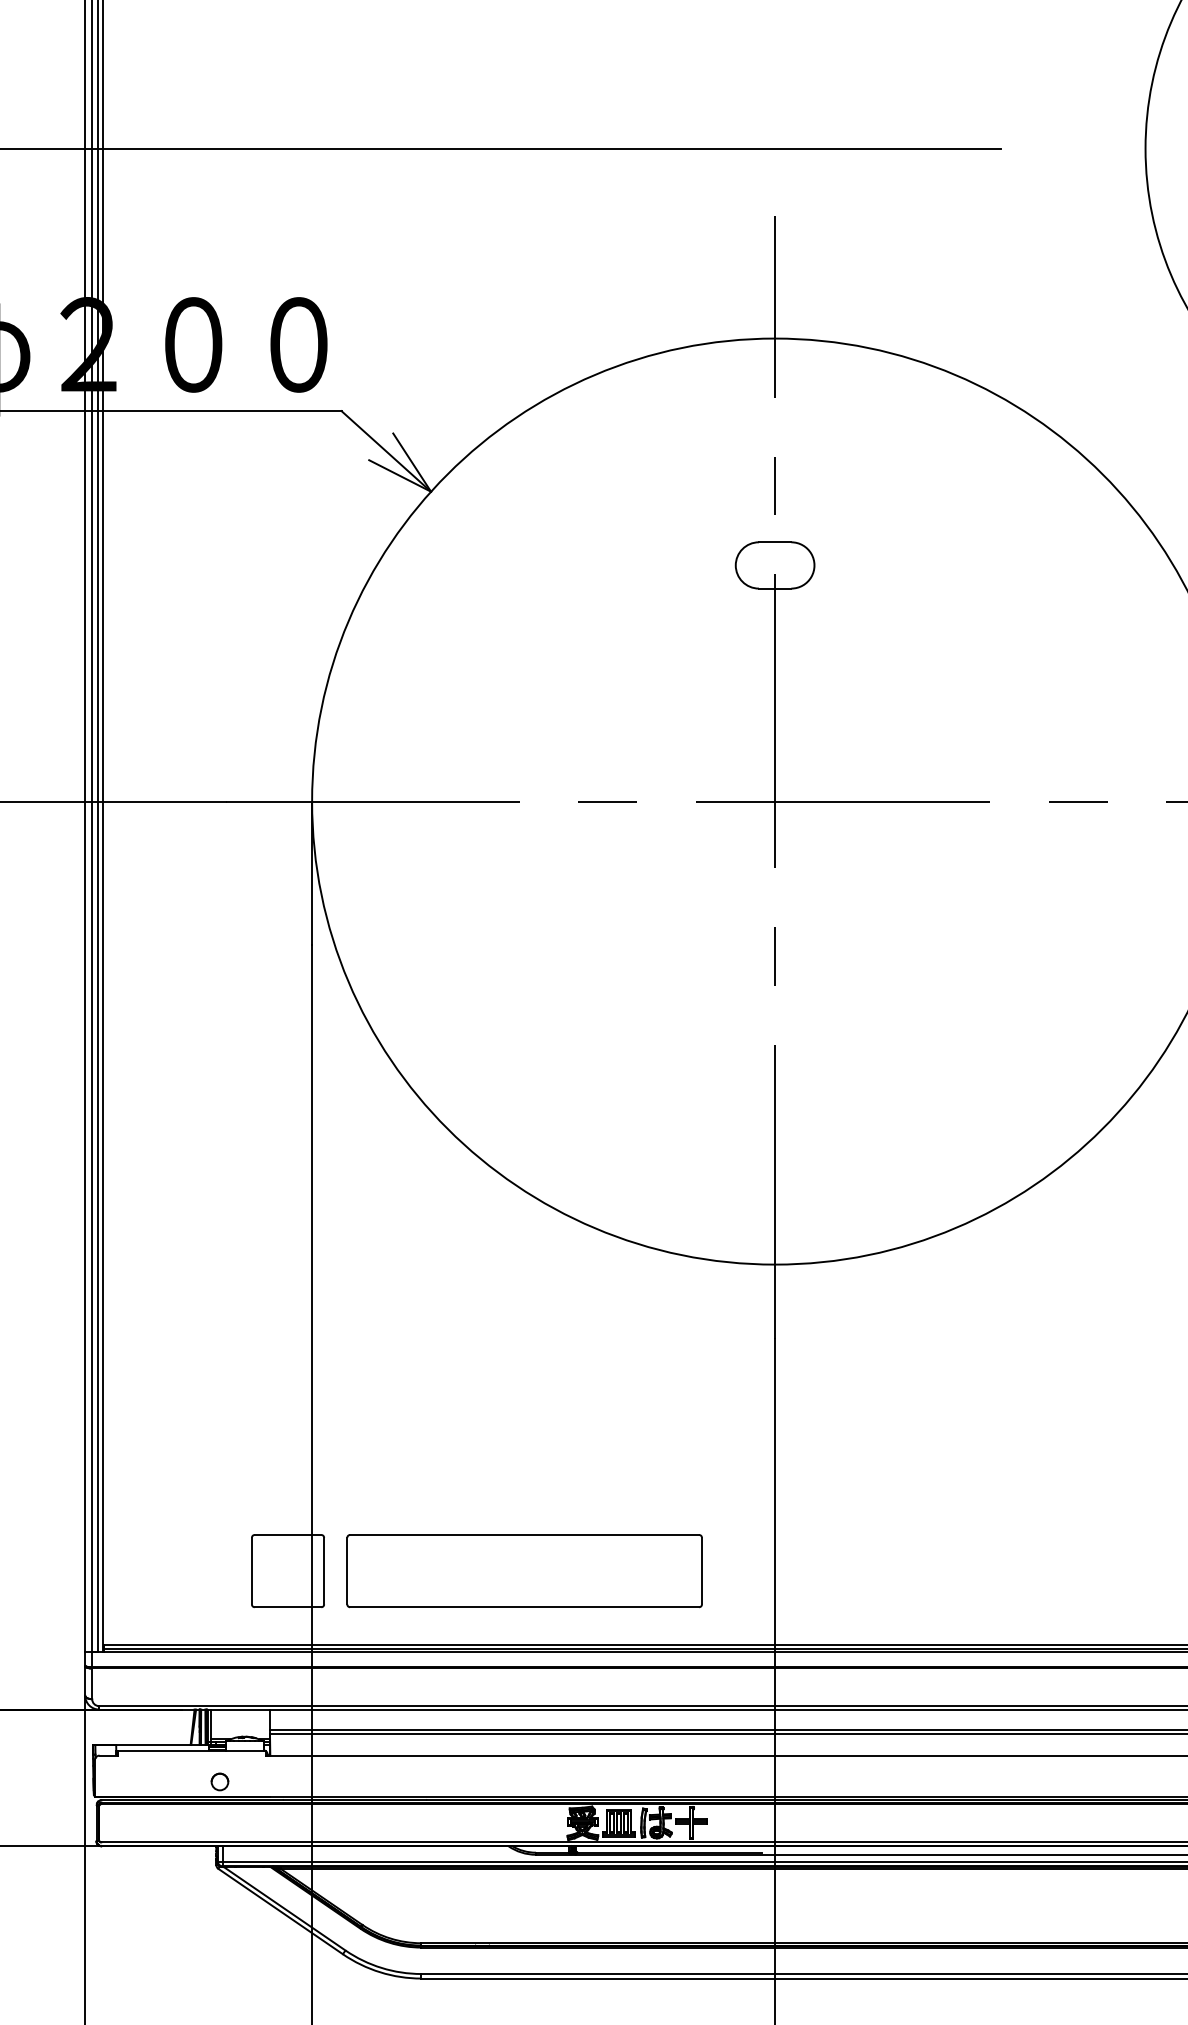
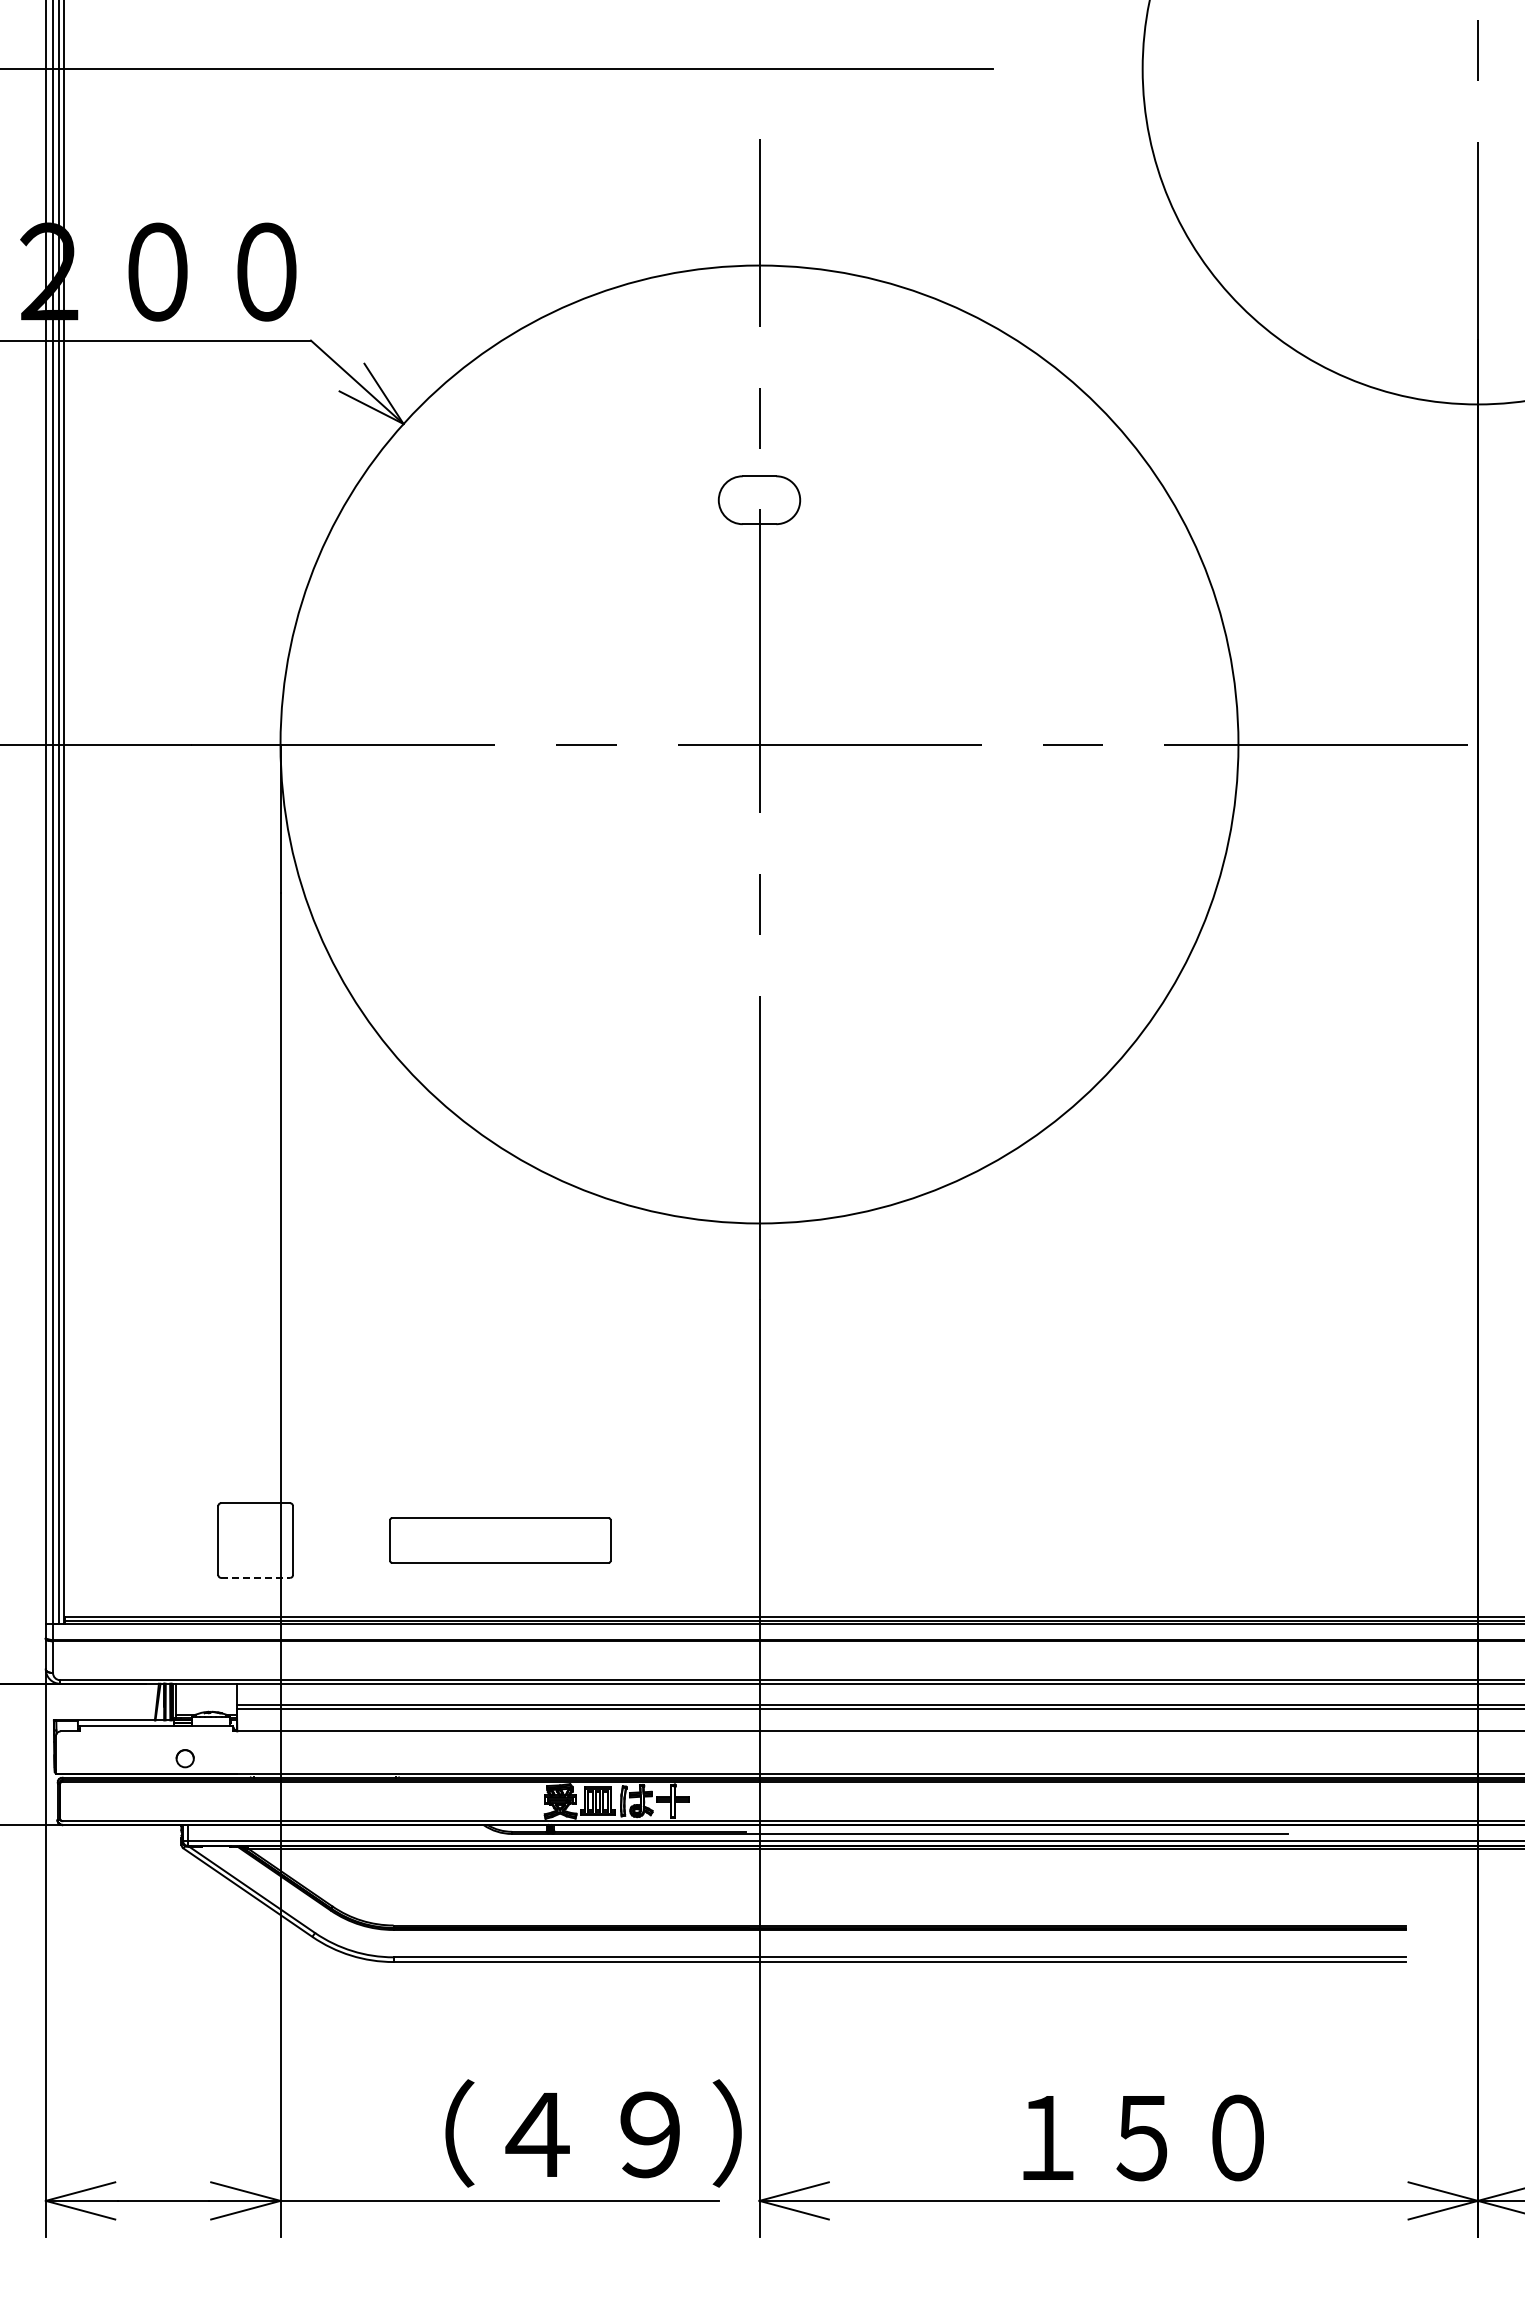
part: (524, 1571) -> (500, 1540), size x0.6
line: (288, 1606) -> (256, 1577), solid -> dashed

